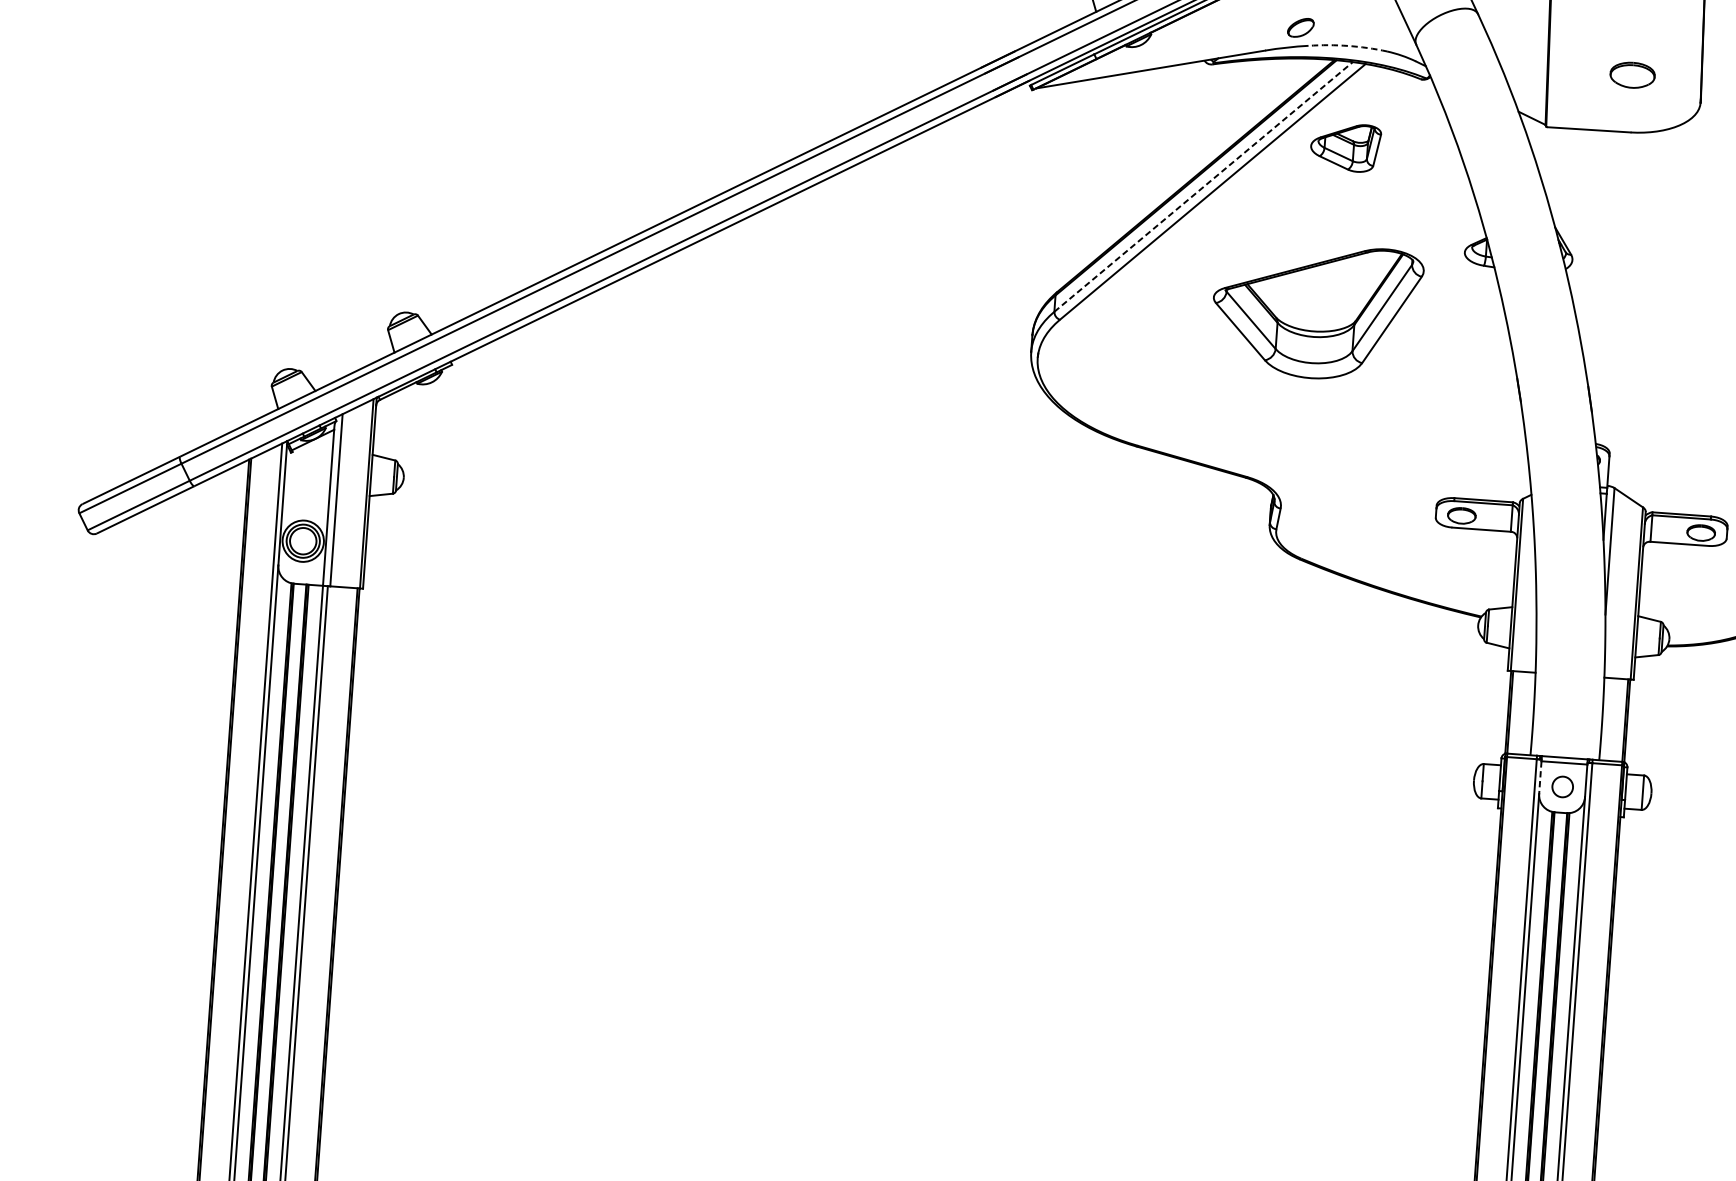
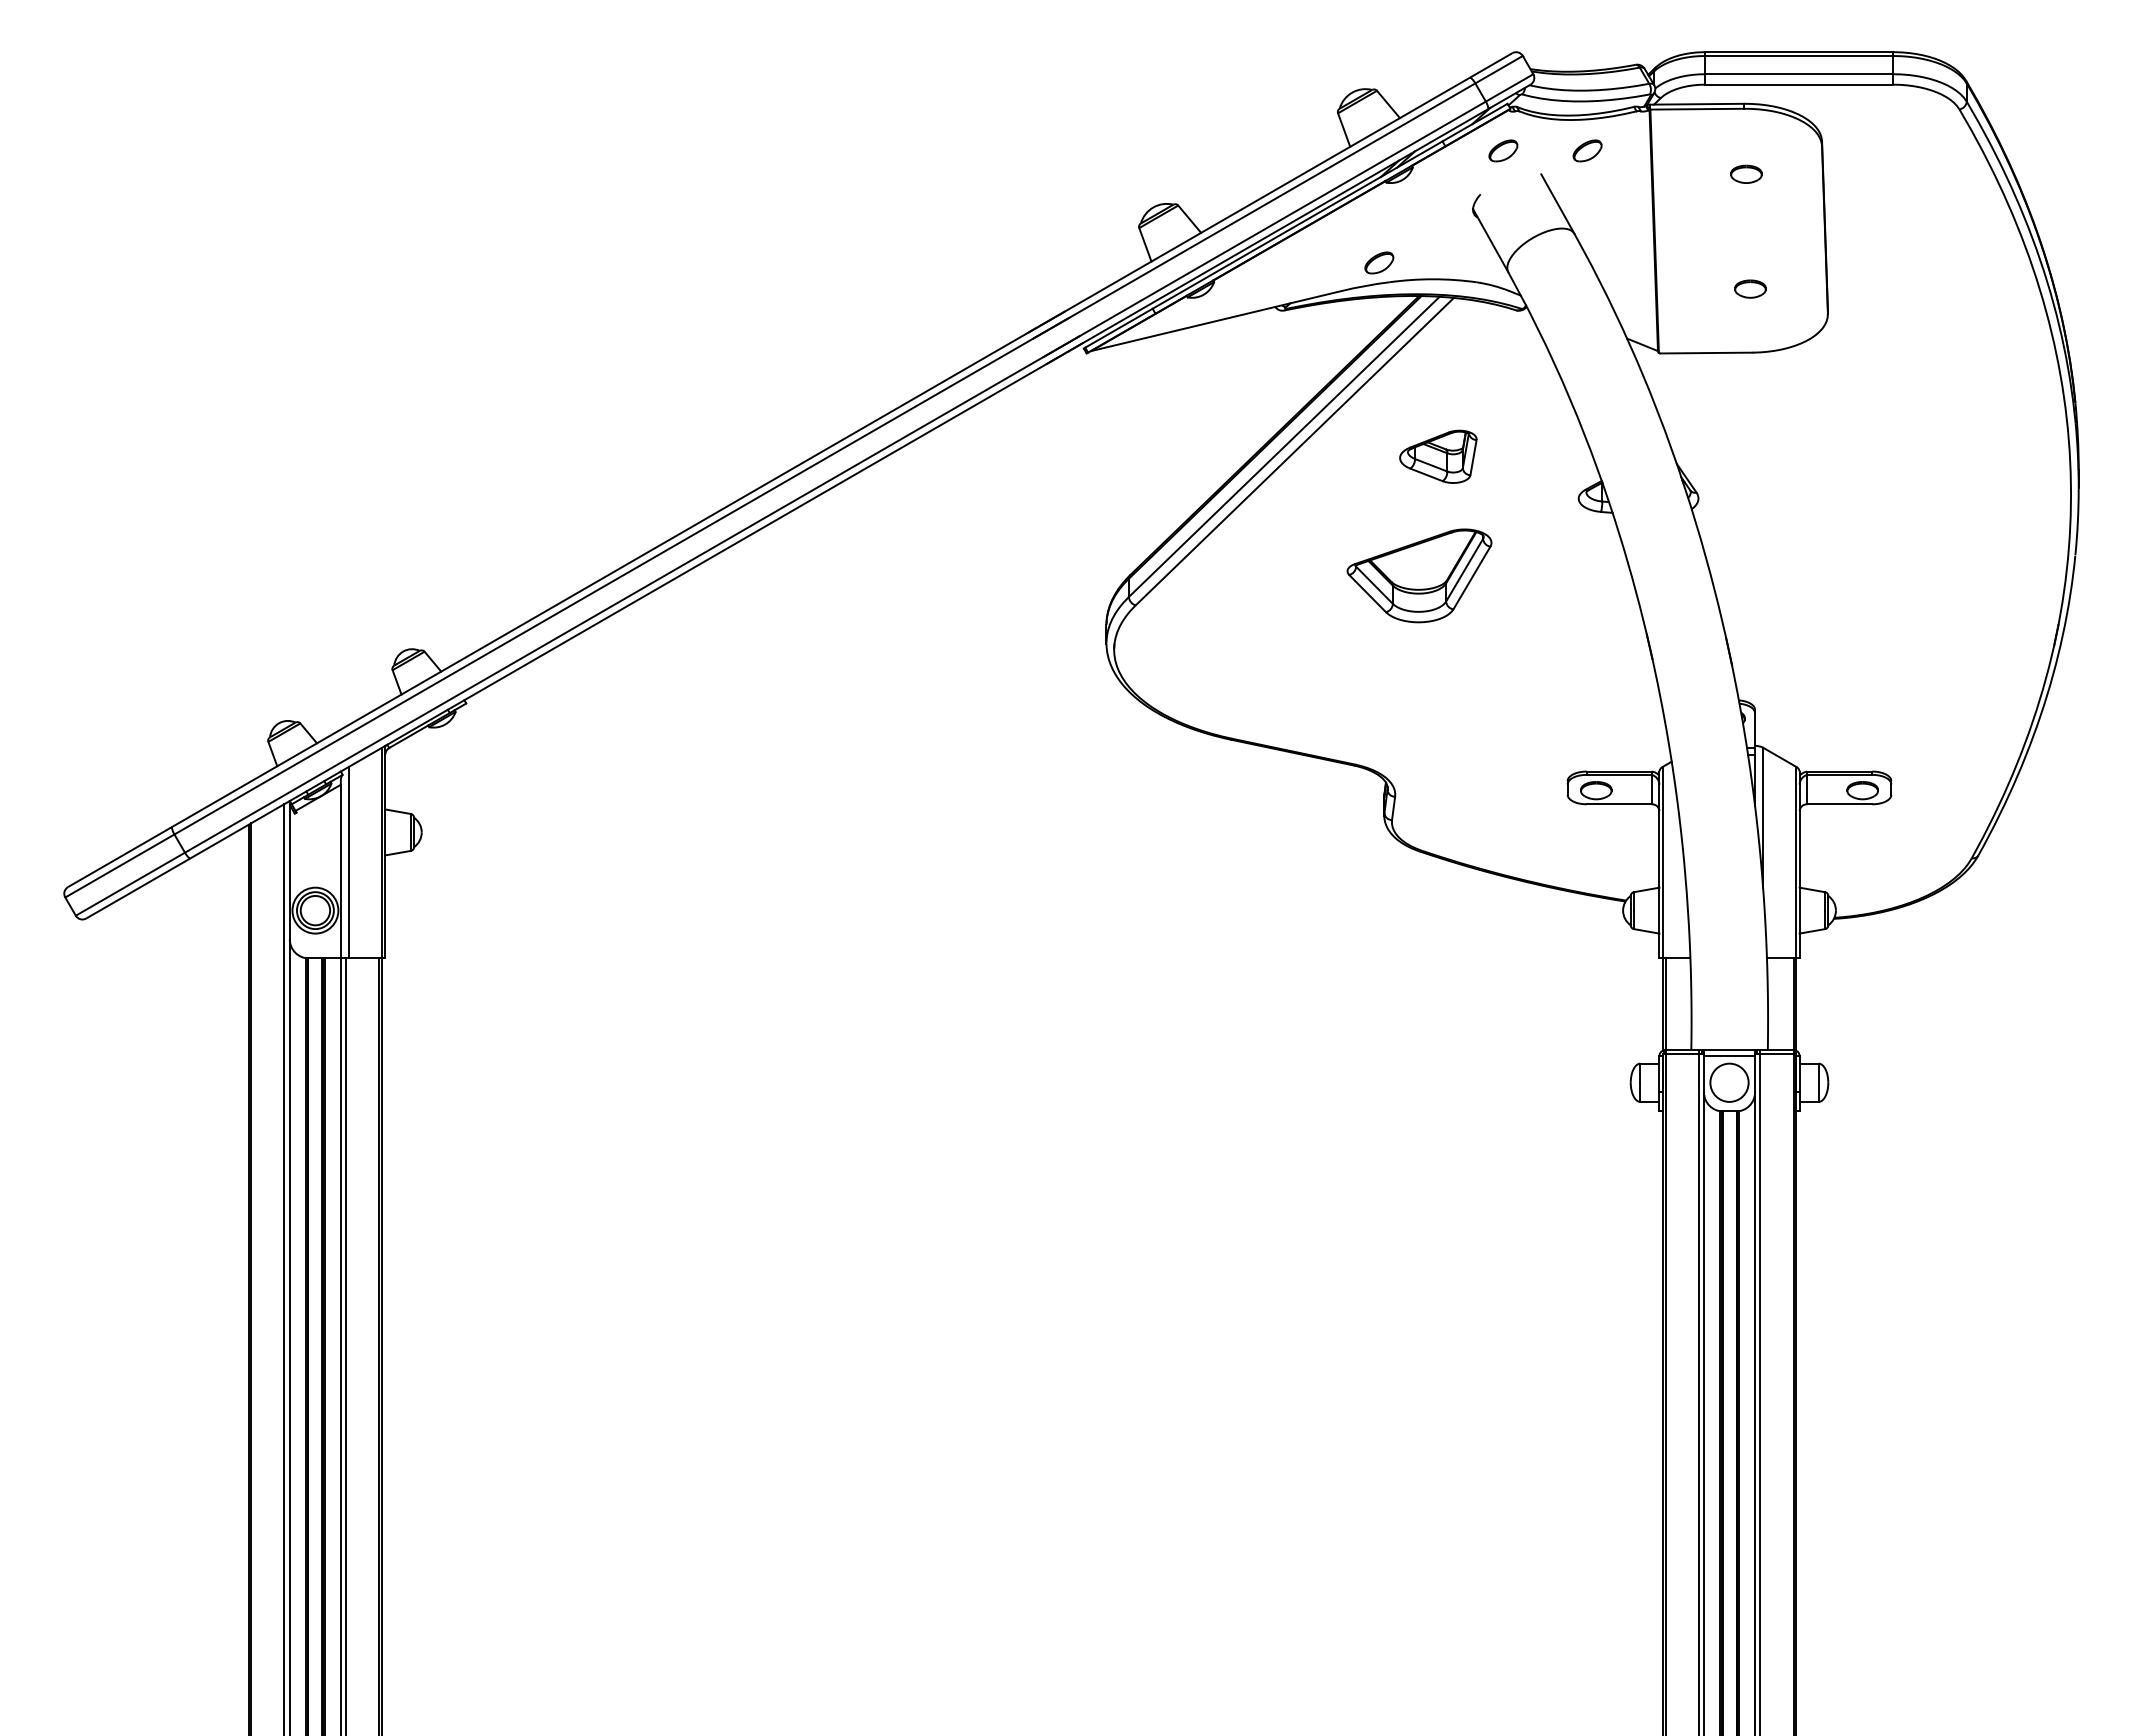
arc: (1347, 46) -> (1432, 279), dashed -> solid
part: (1632, 74) -> (1750, 288), size x0.62
part: (1345, 147) -> (1438, 456), moved
line: (1203, 186) -> (1284, 446), dashed -> solid
part: (1316, 311) -> (1419, 575), size x0.62
line: (1540, 777) -> (1704, 1074), dashed -> solid
circle: (1562, 786) -> (1729, 1082), size x1.67

